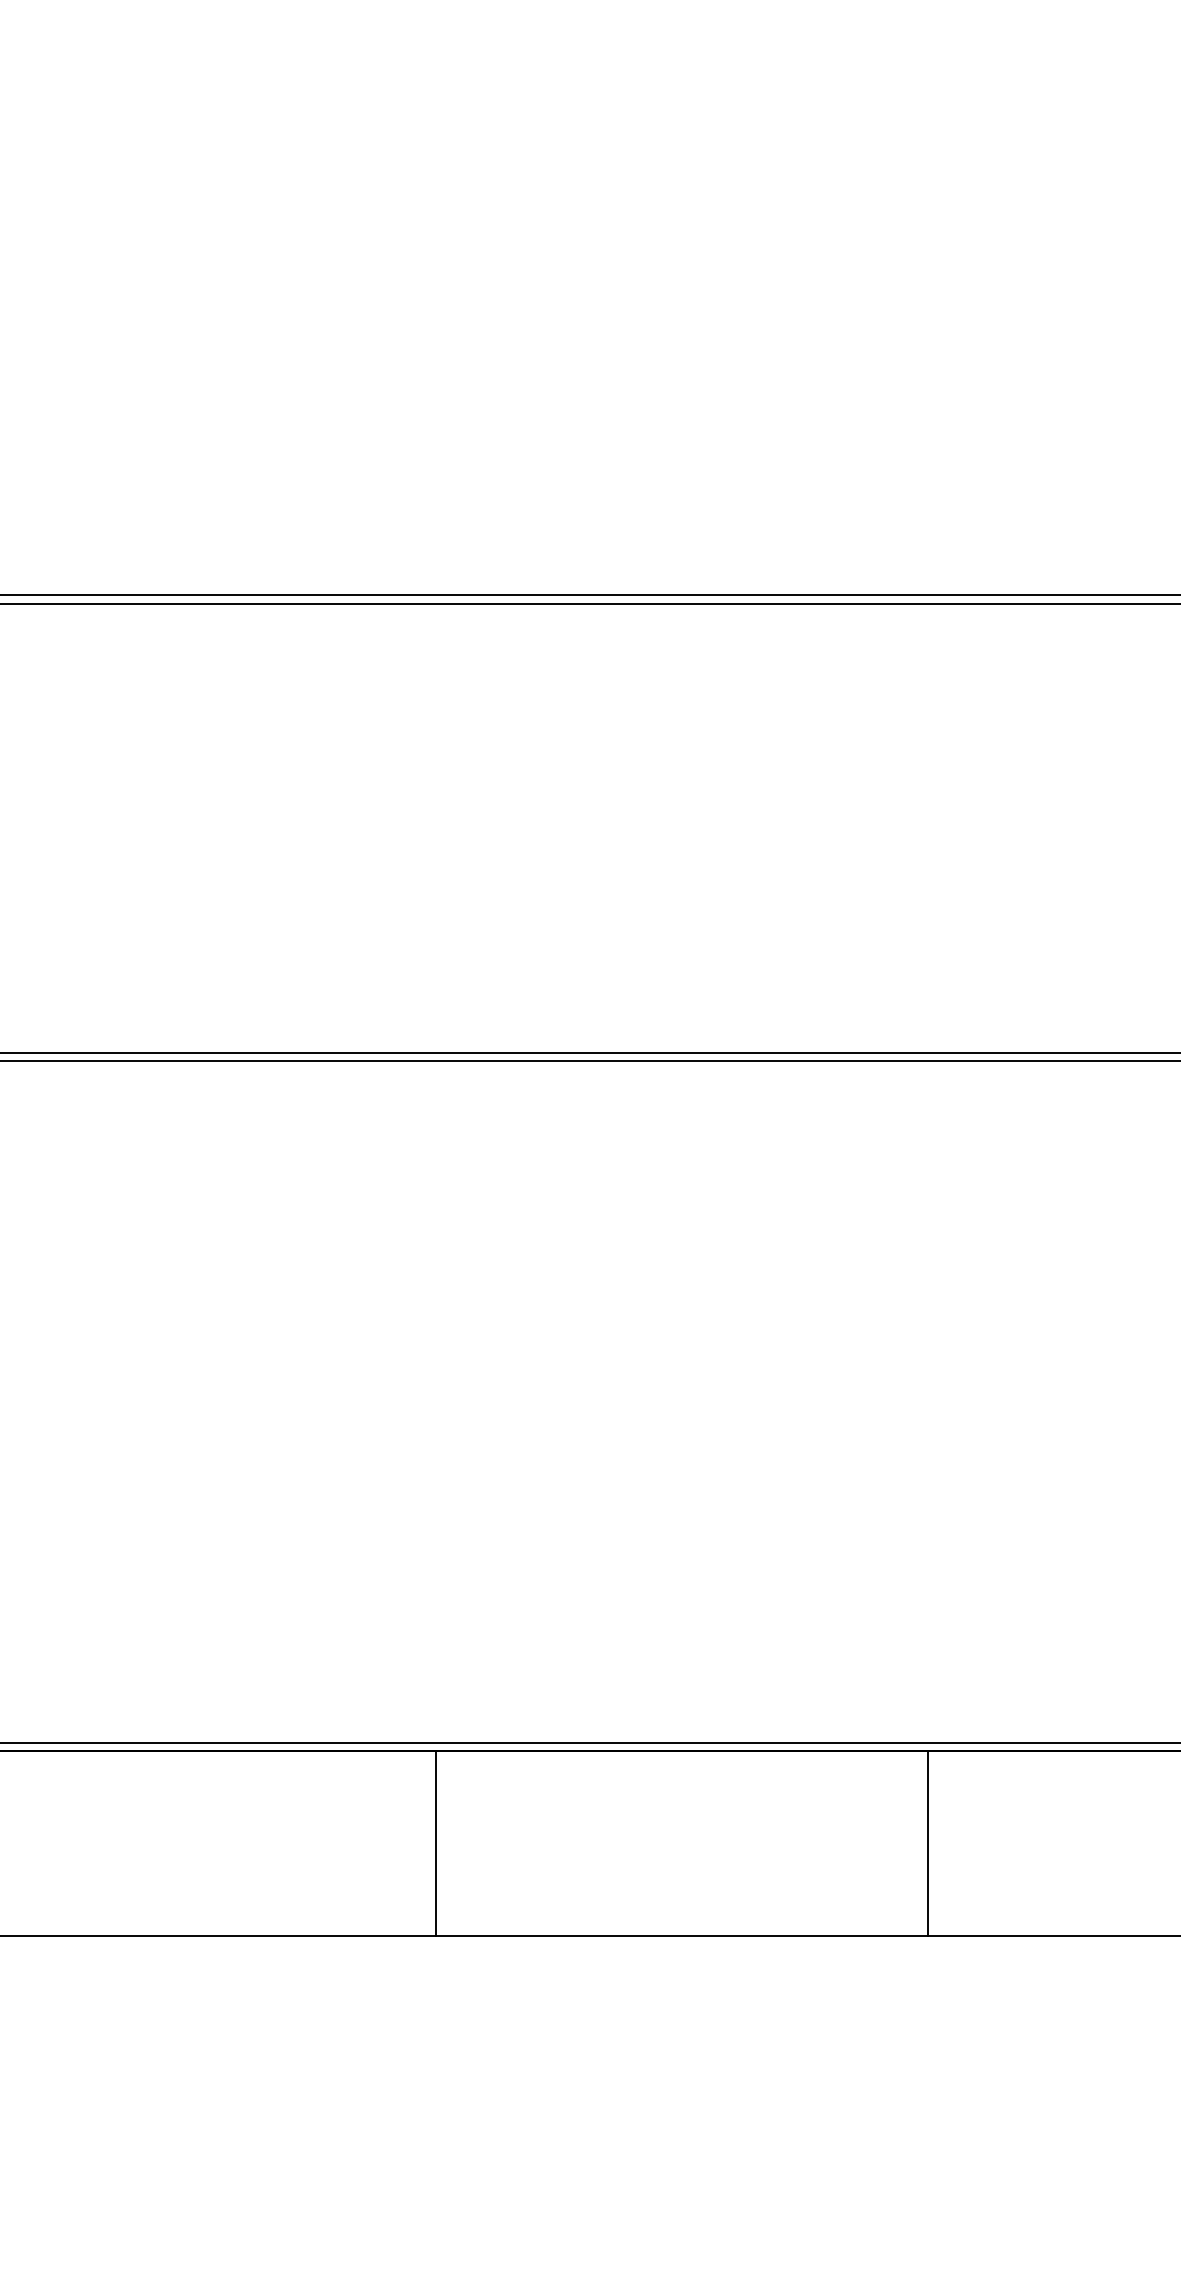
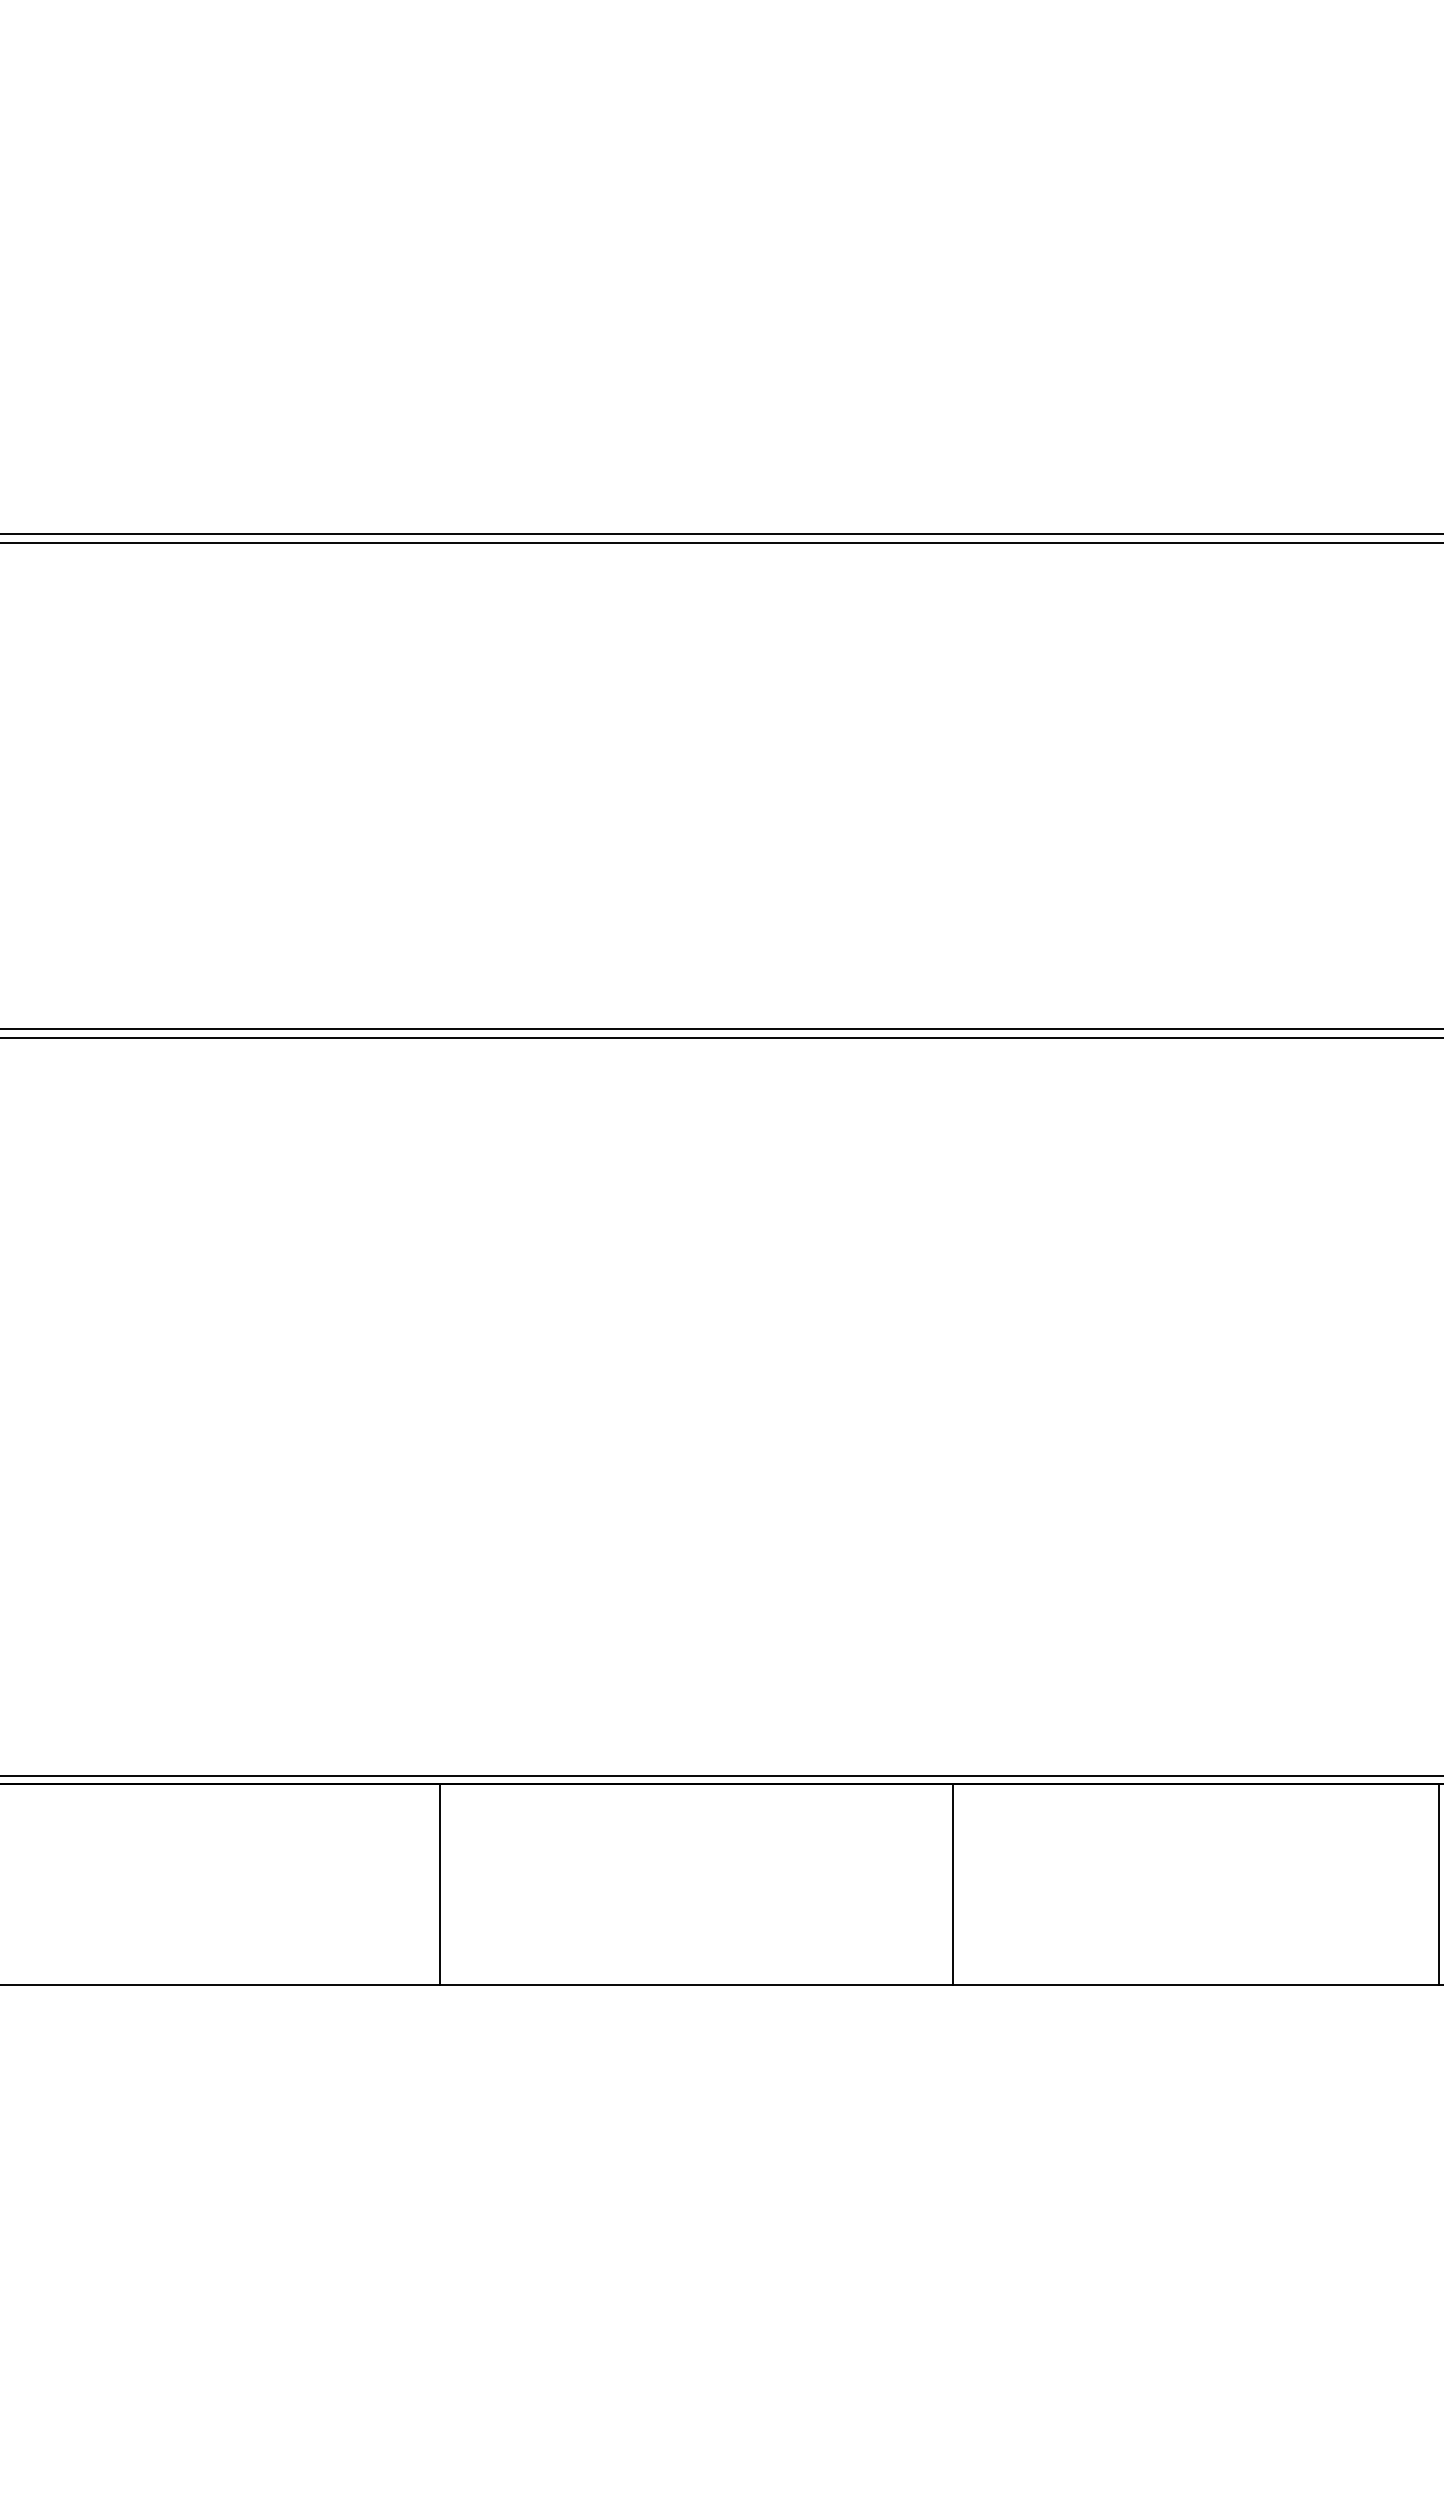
line: (435, 1843) -> (439, 1884), moved
line: (928, 1843) -> (952, 1884), moved

